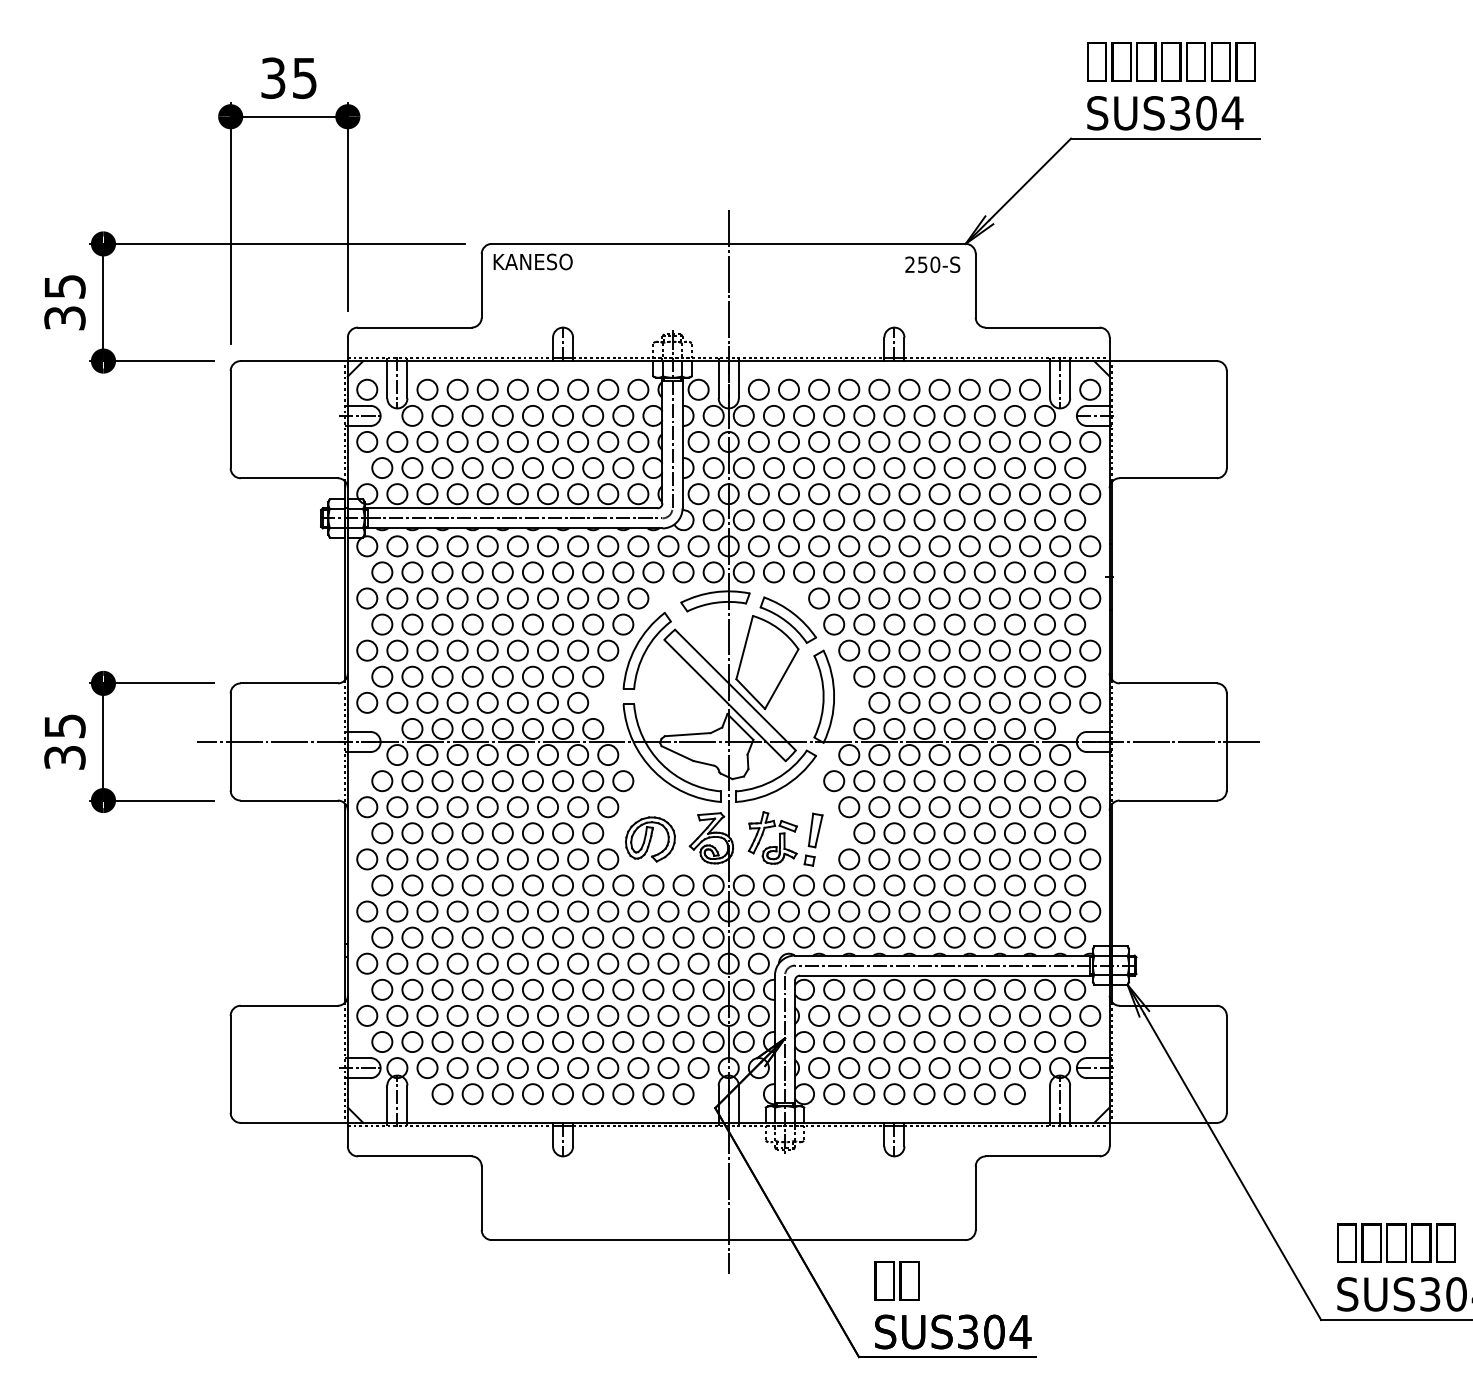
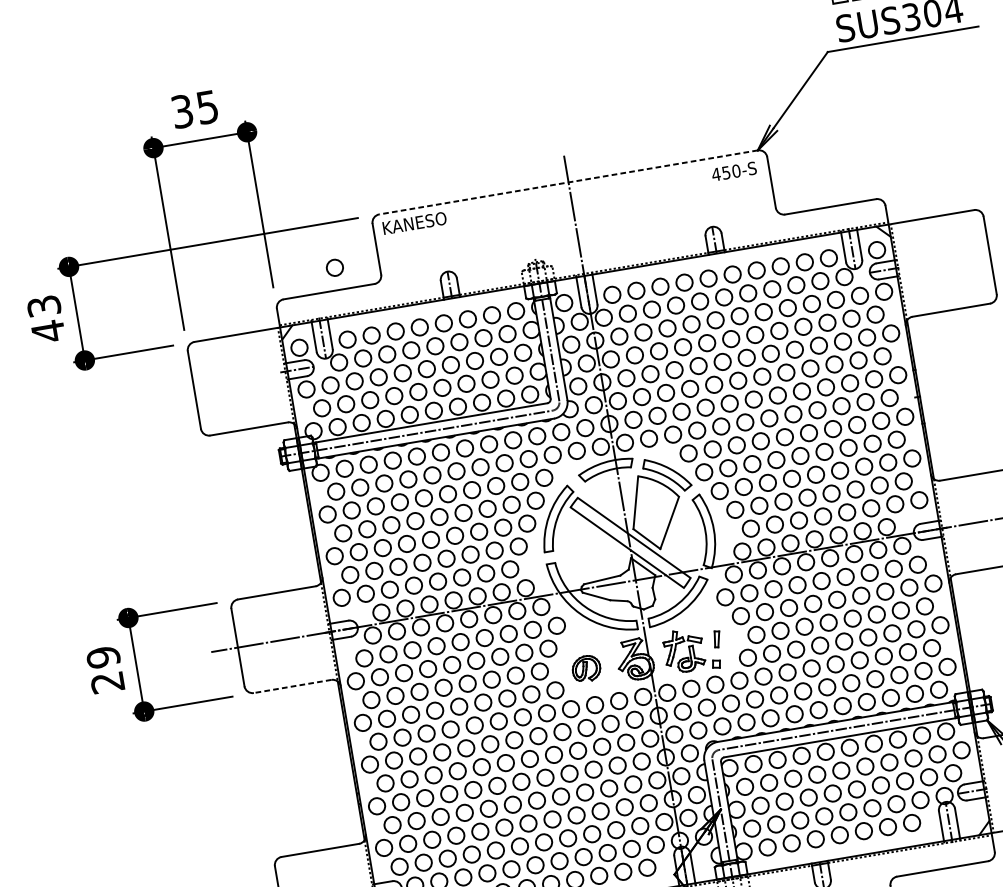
line: (728, 243) -> (568, 182), solid -> dashed
text: (909, 264) -> (715, 174), 250-S -> 450-S
circle: (426, 299) -> (334, 267), added
text: (64, 303) -> (45, 319), 35 -> 43
text: (64, 741) -> (105, 669), 35 -> 29
line: (289, 800) -> (292, 686), solid -> dashed
part: (815, 830) -> (717, 639), size x0.6
part: (650, 839) -> (586, 668), size x0.7

